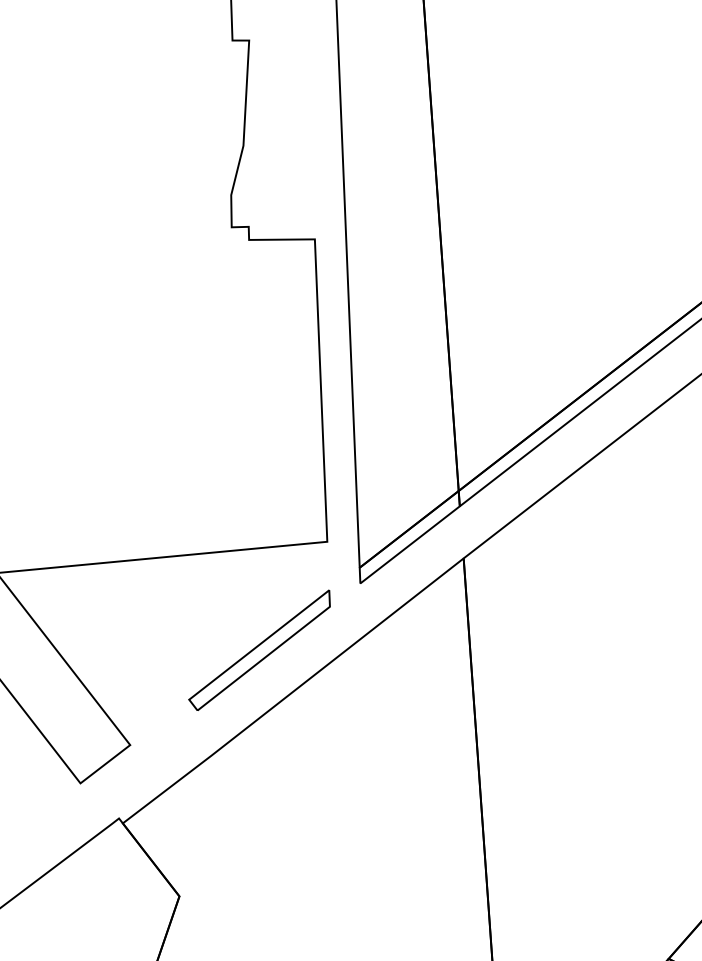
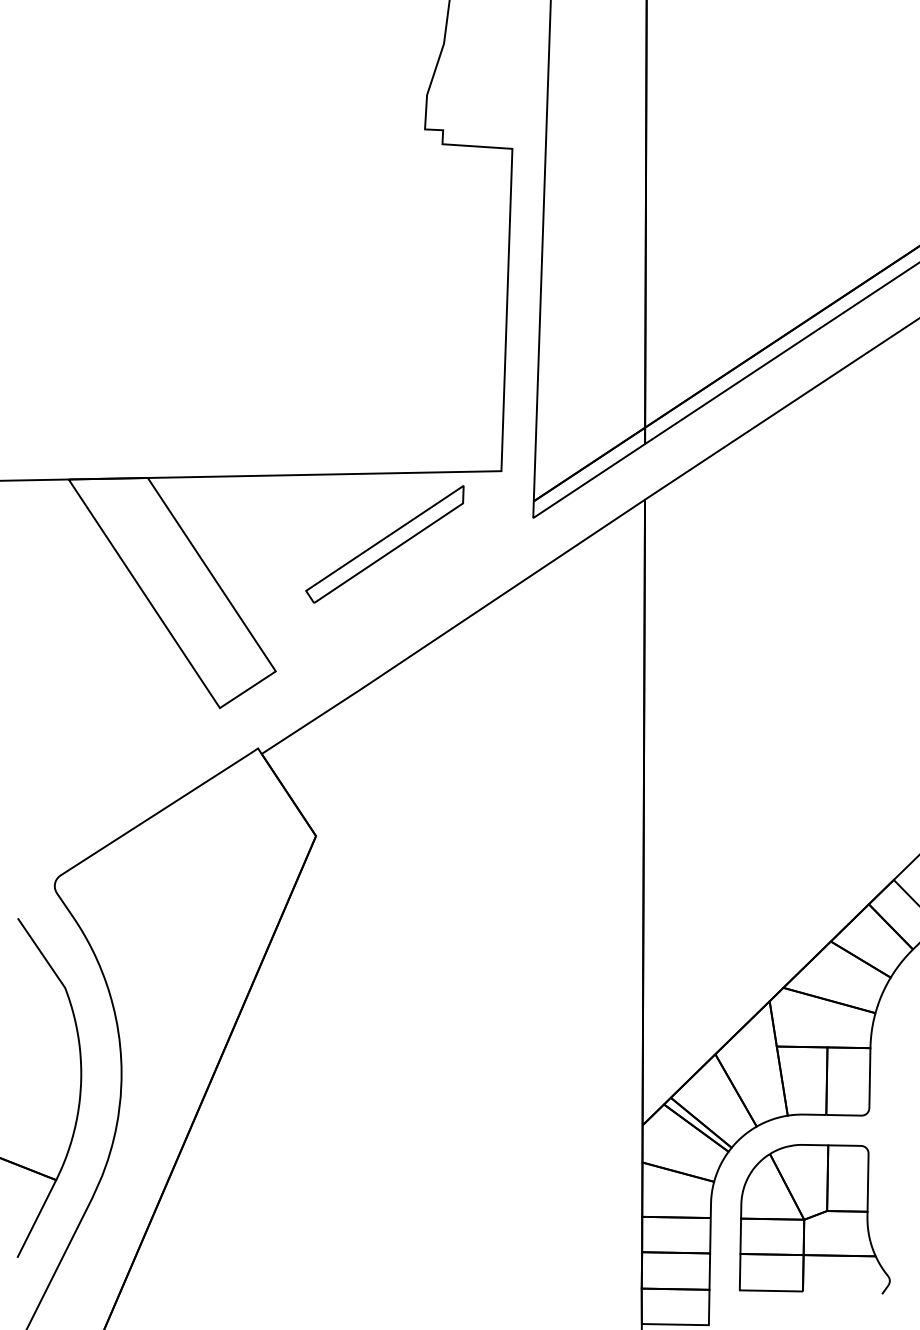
part: (259, 650) -> (384, 544), moved

